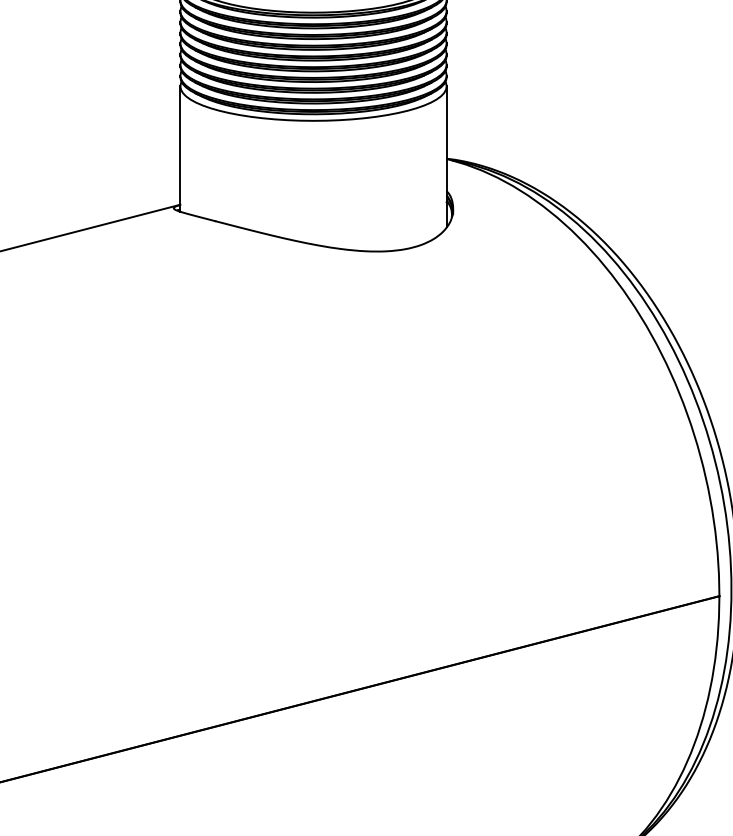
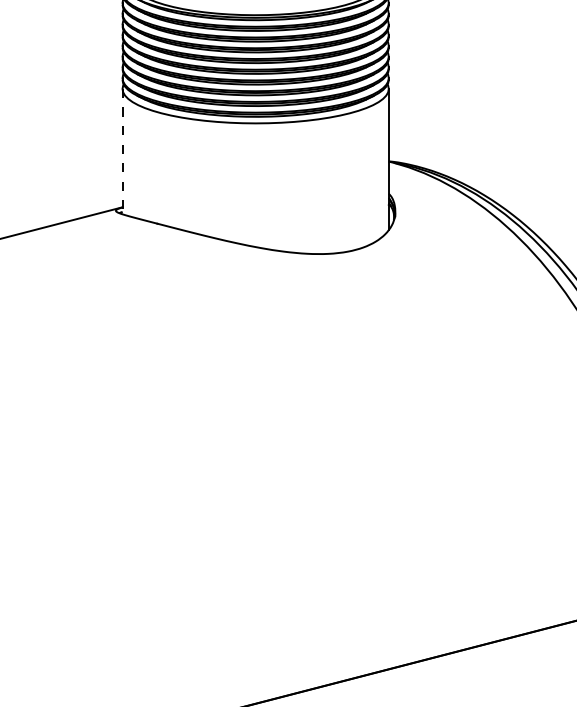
line: (180, 149) -> (122, 152), solid -> dashed

